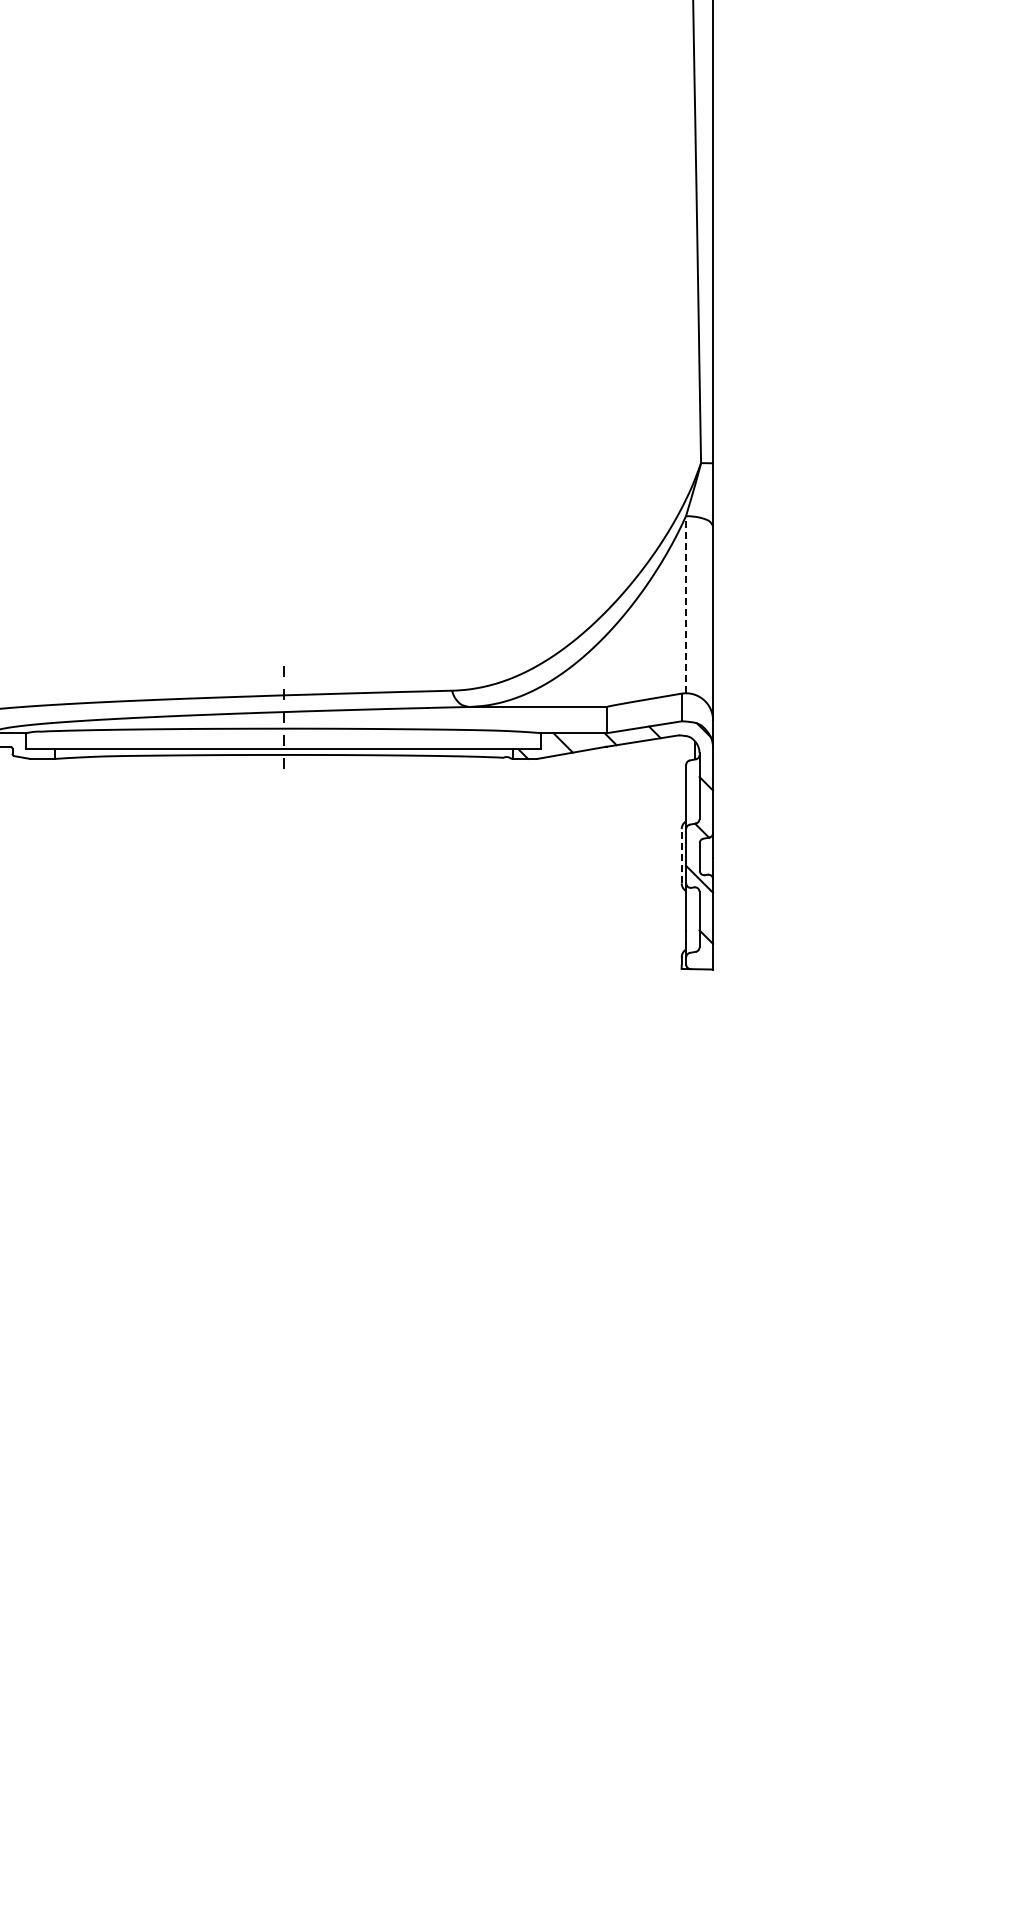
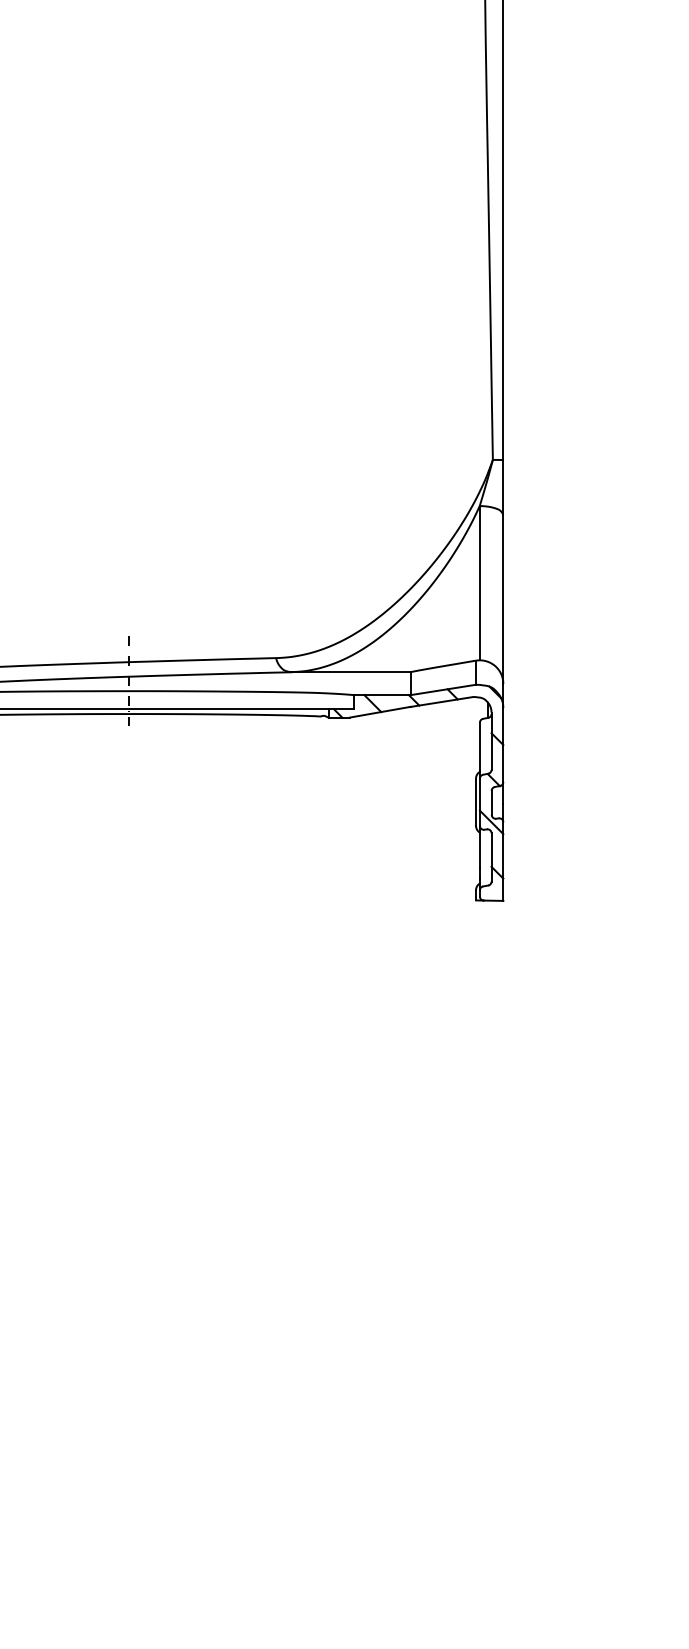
line: (685, 604) -> (479, 583), dashed -> solid
line: (681, 855) -> (475, 801), dashed -> solid

